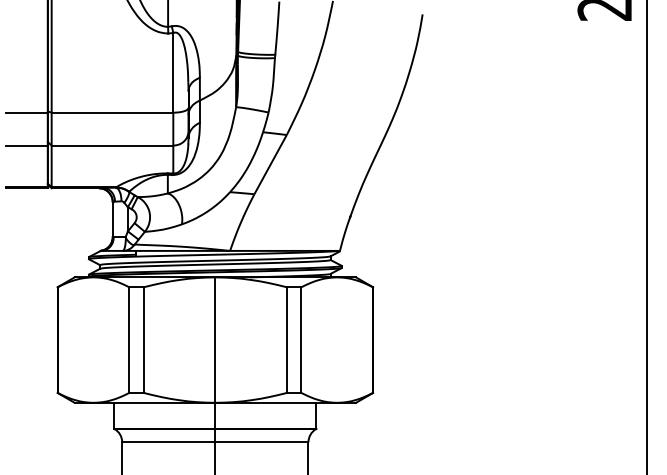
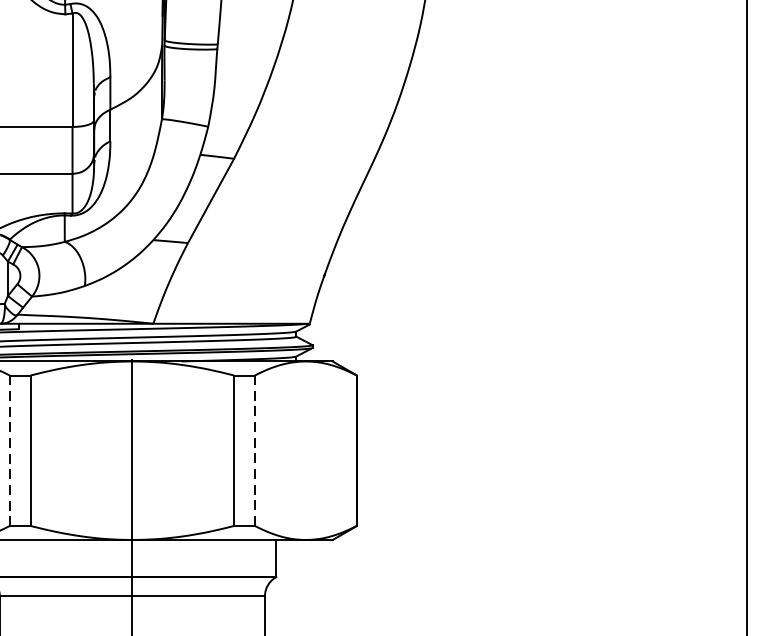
line: (129, 340) -> (10, 451), solid -> dashed
line: (301, 340) -> (255, 451), solid -> dashed

